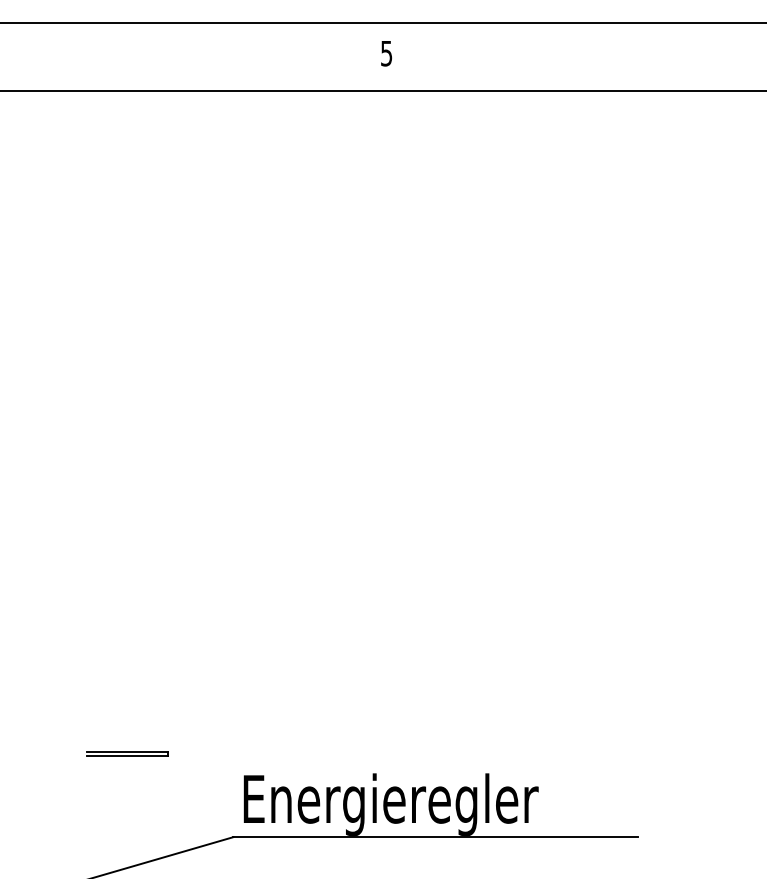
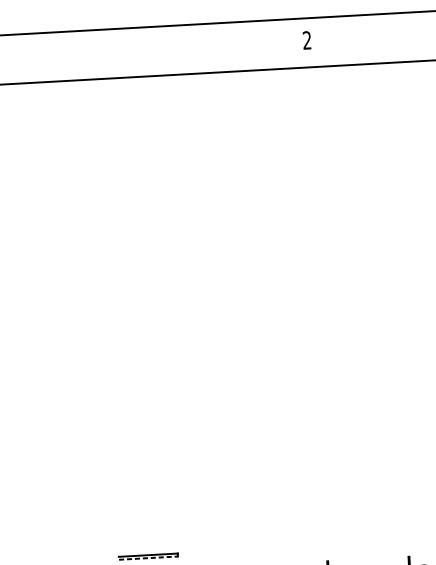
text: (386, 53) -> (307, 40), 5 -> 2
line: (127, 756) -> (148, 558), solid -> dashed

